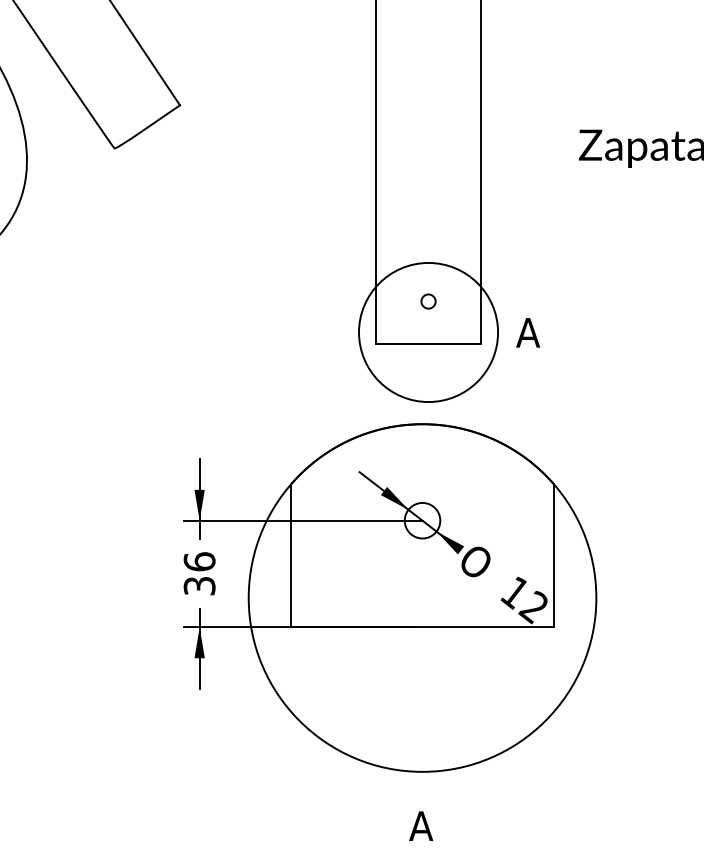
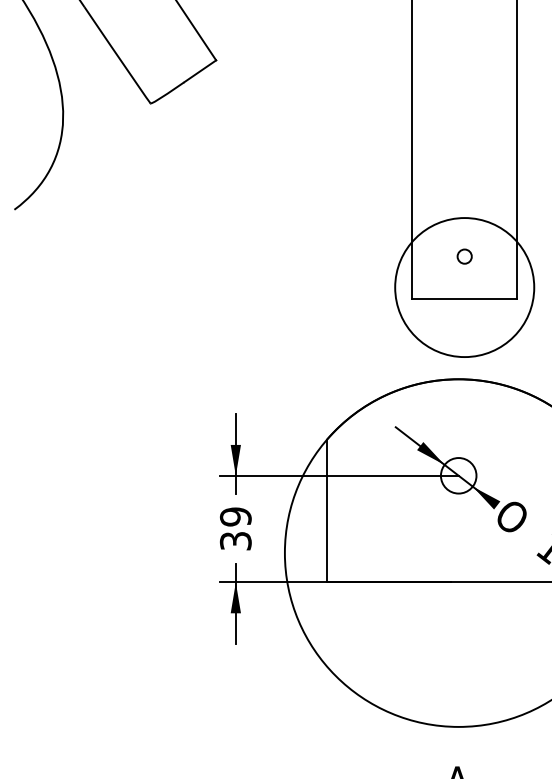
text: (199, 561) -> (235, 516), 36 -> 39

